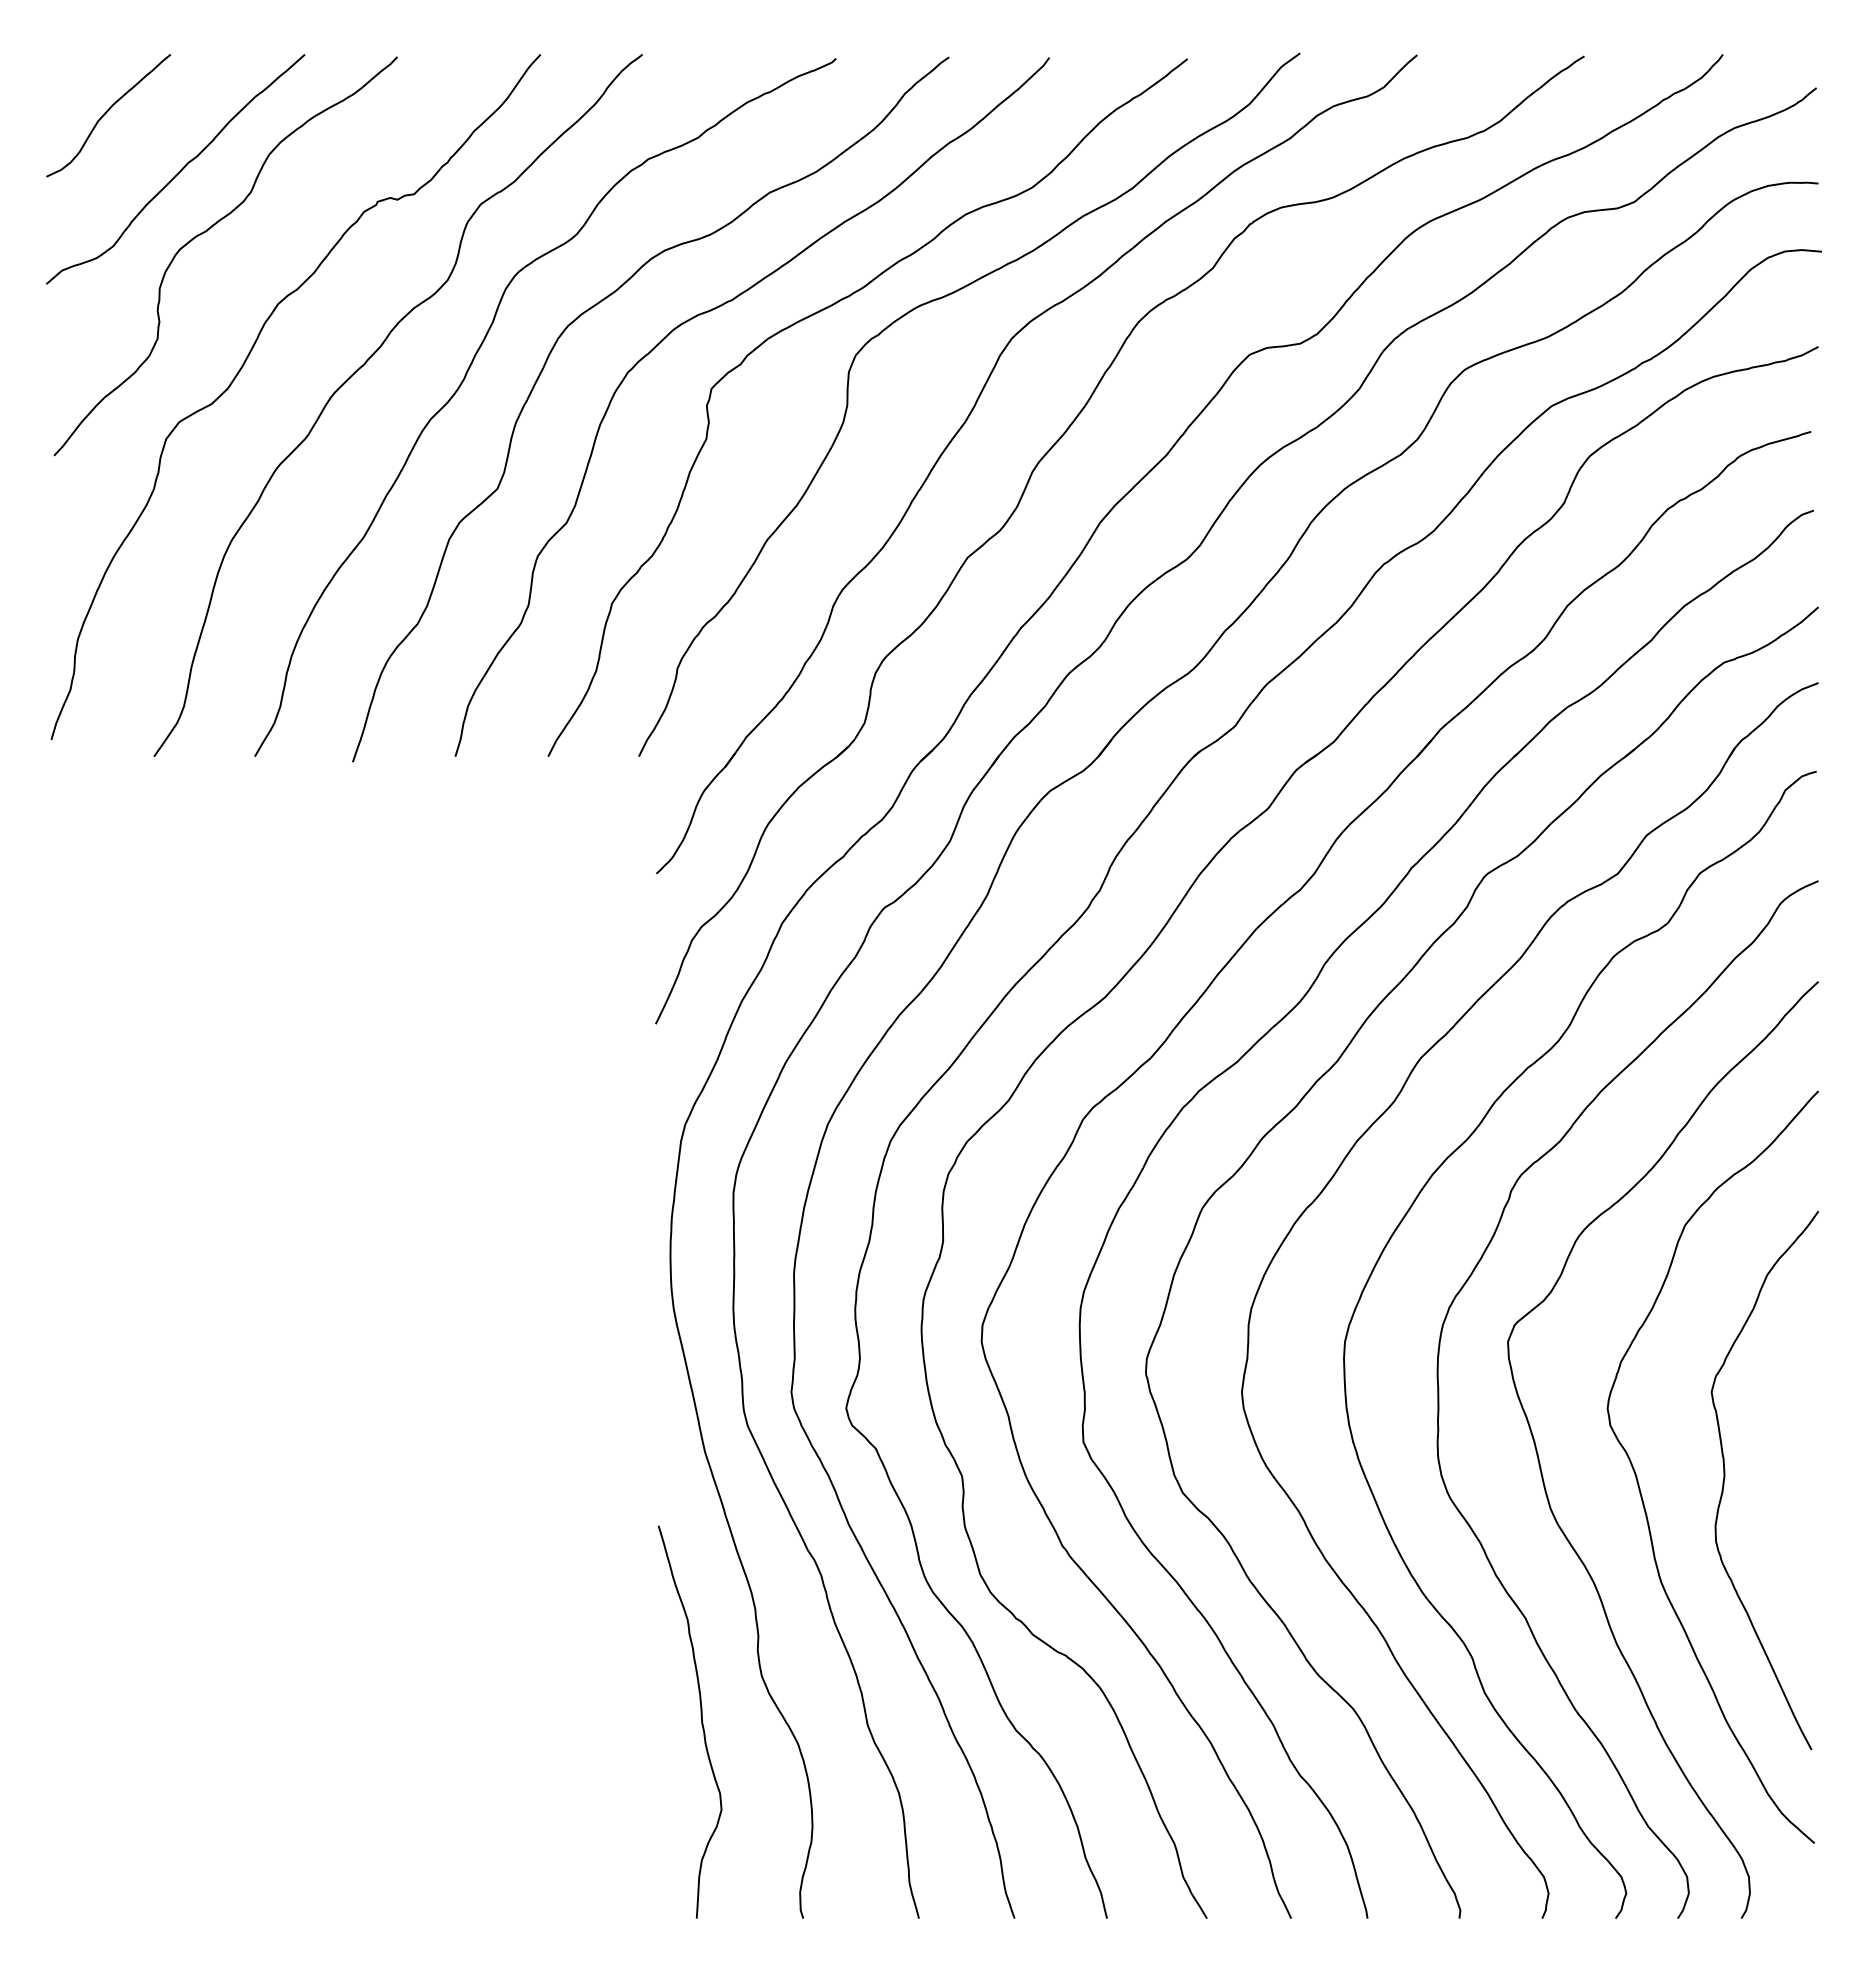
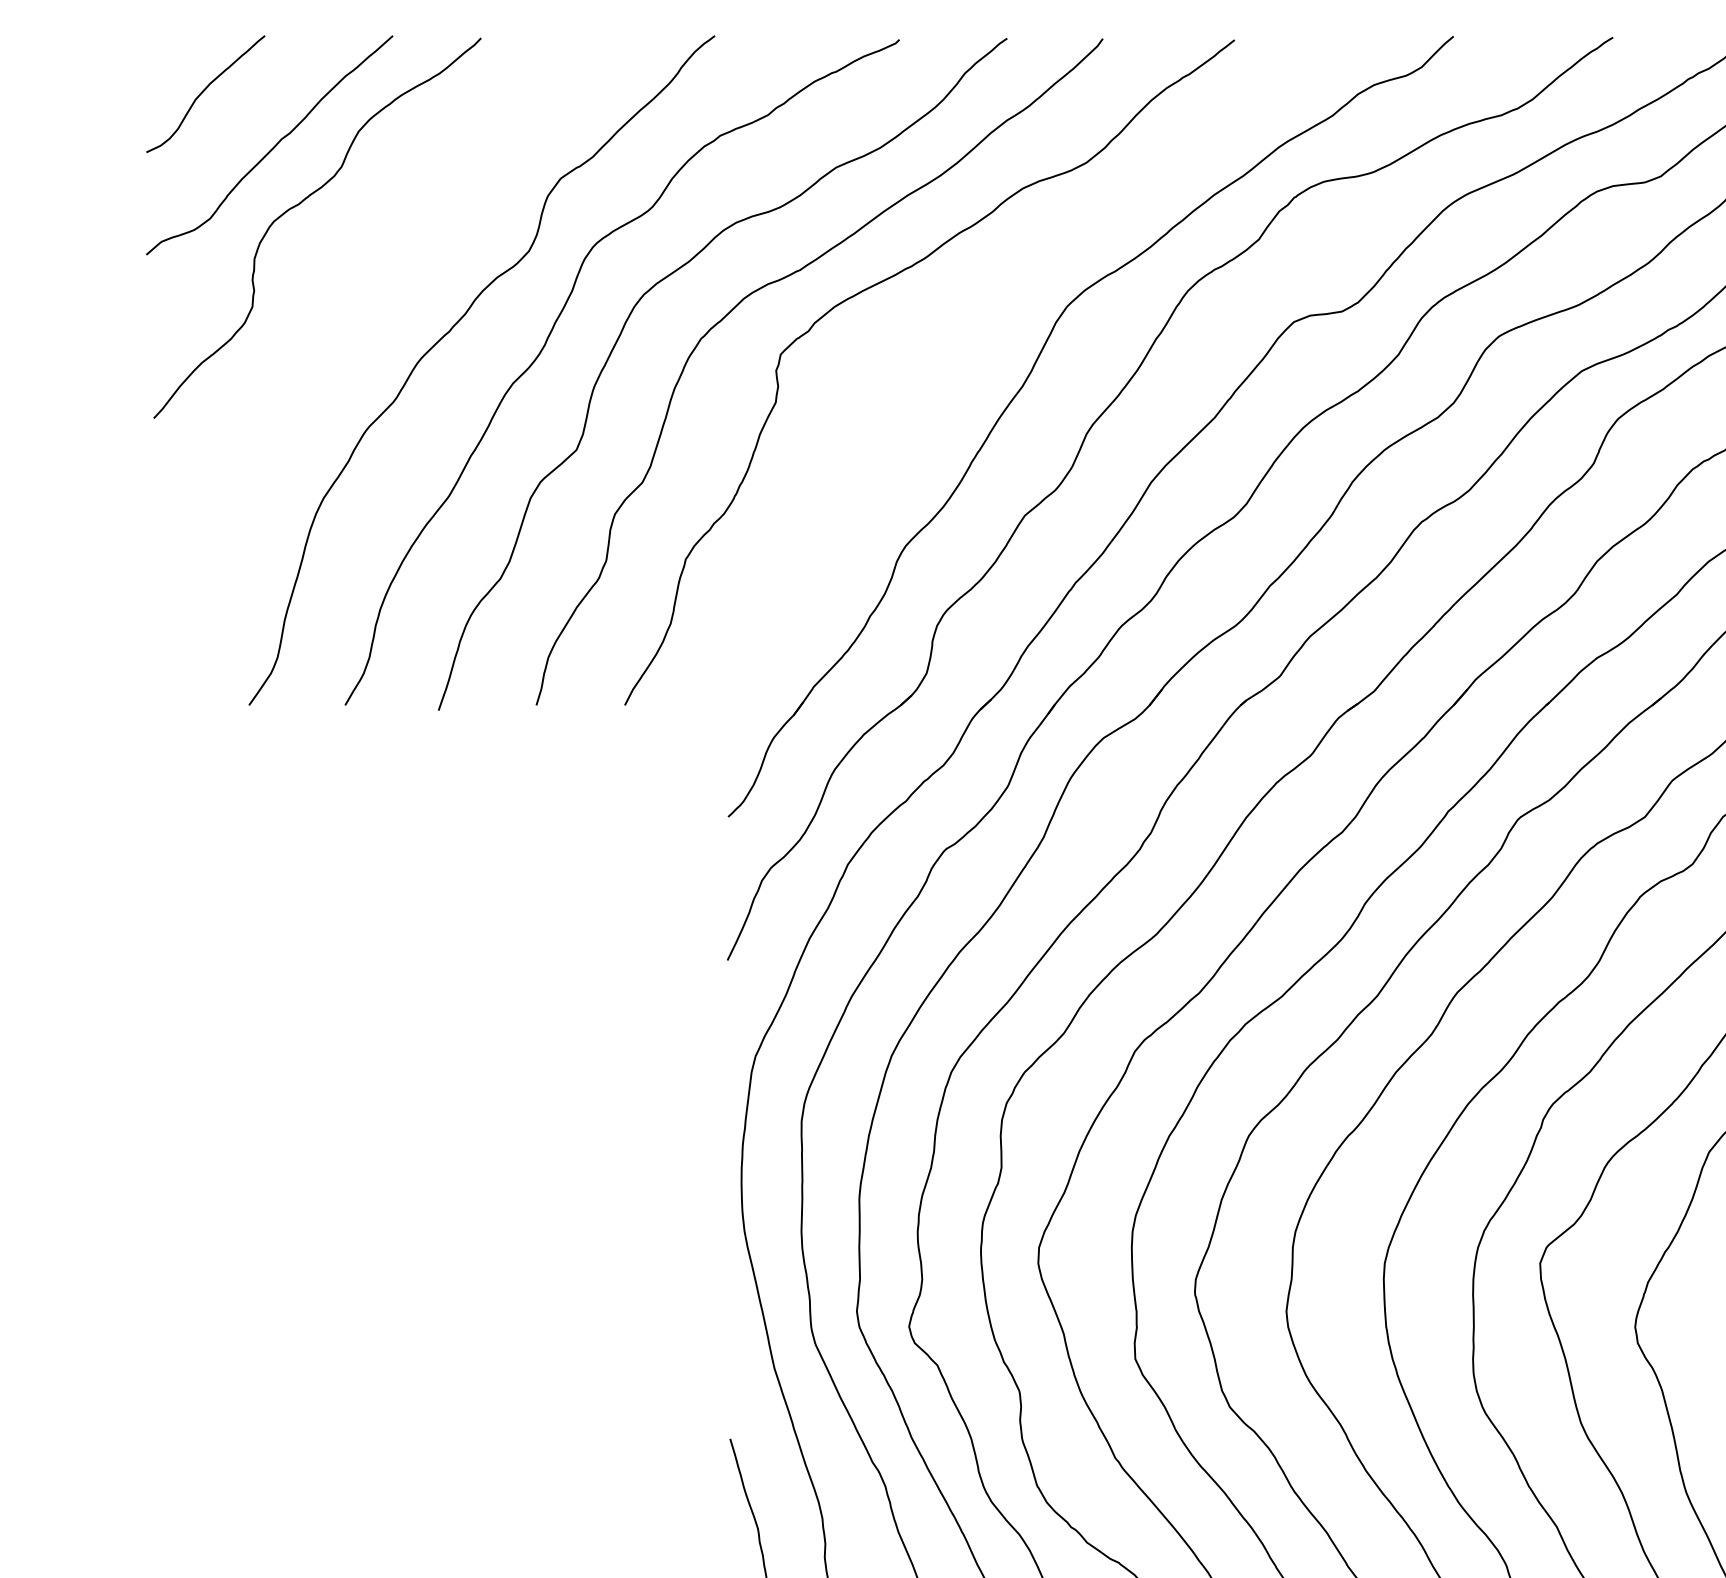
curve: (937, 300) -> (996, 270), removed
curve: (245, 363) -> (336, 330), removed

